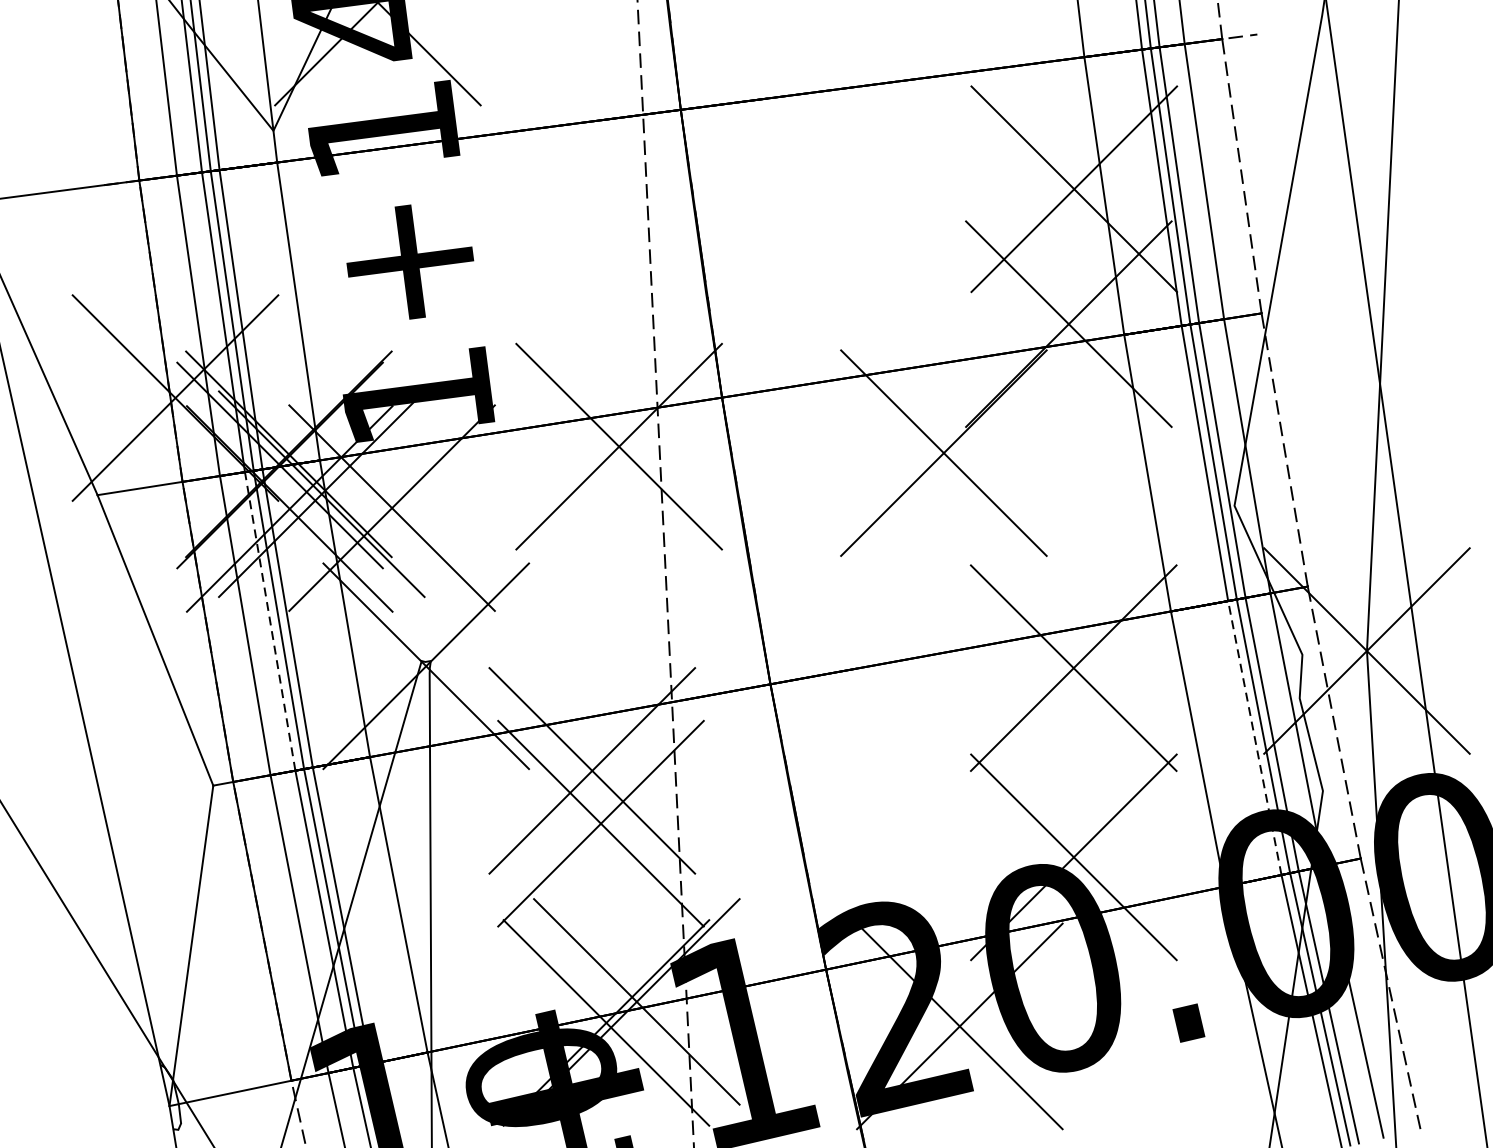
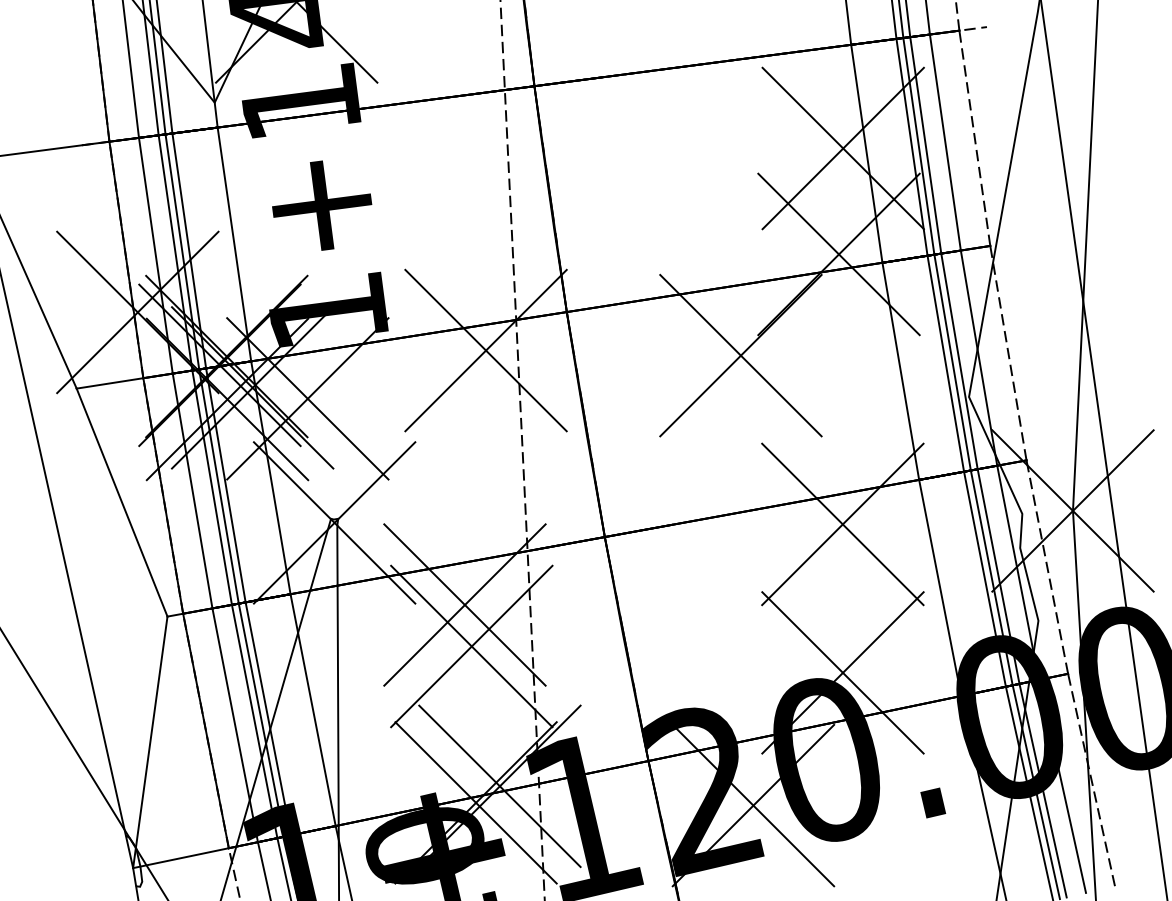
line: (270, 621) -> (212, 487), dashed -> solid
line: (1254, 738) -> (984, 579), dashed -> solid

